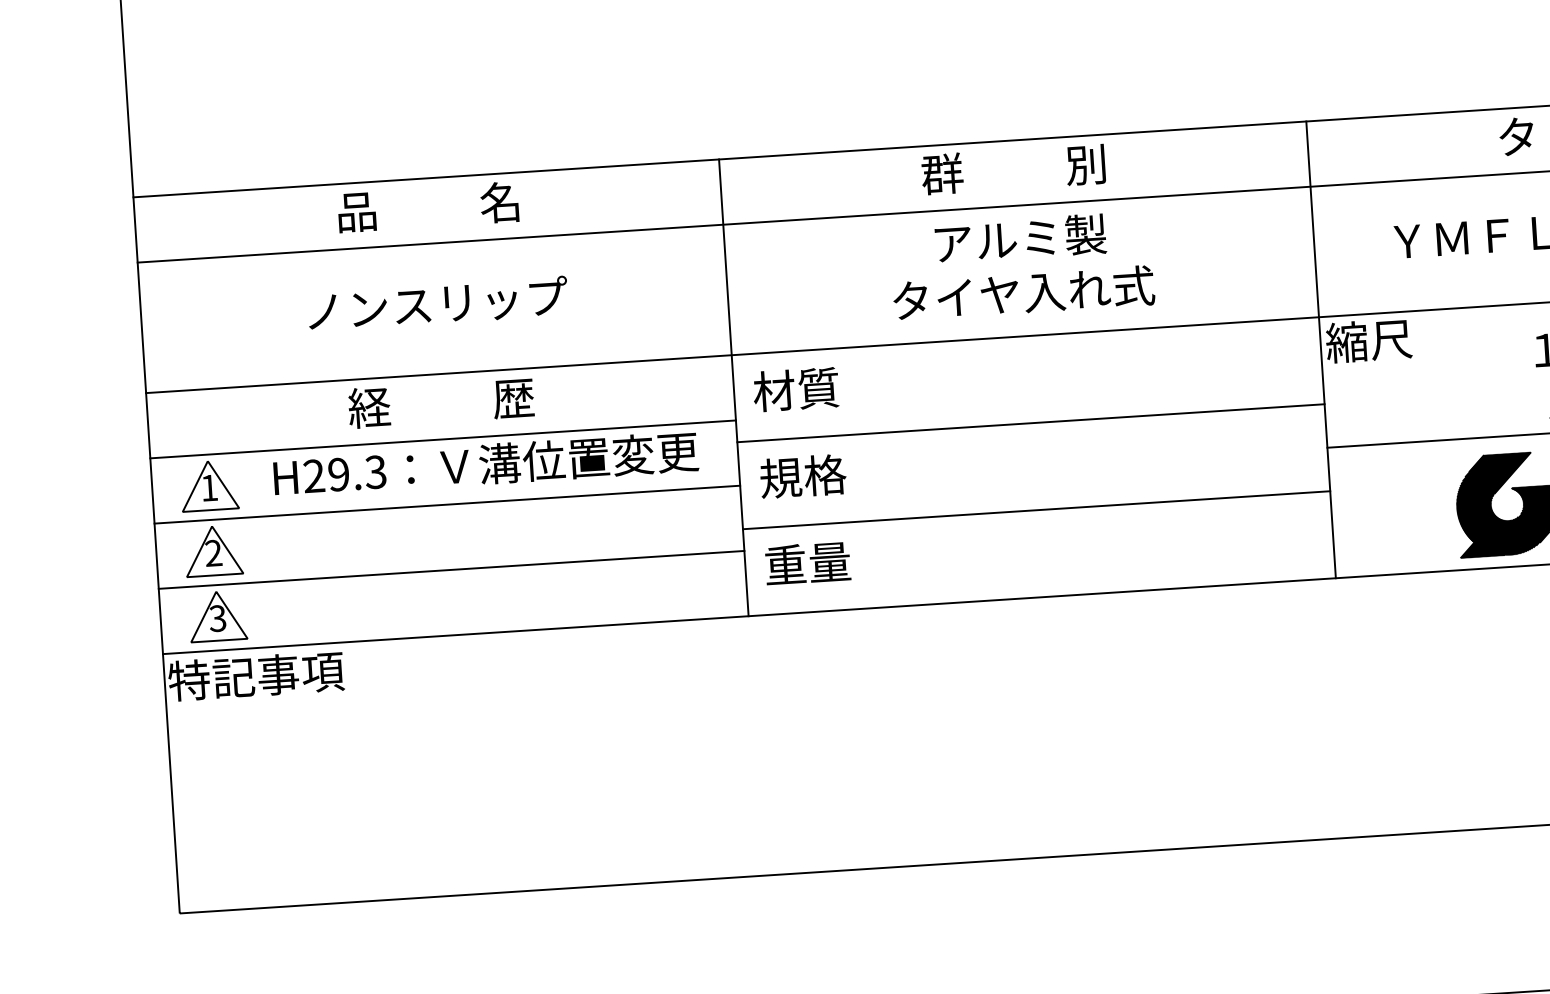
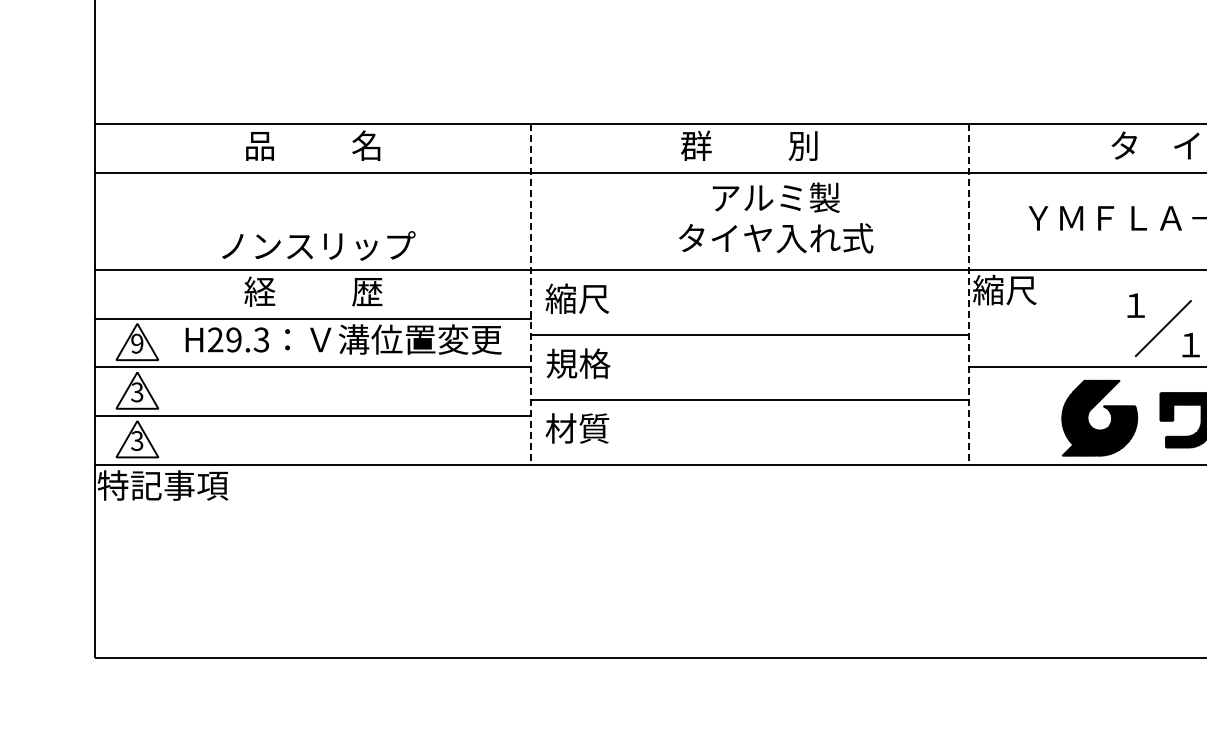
text: (1022, 265) -> (776, 217), moved
text: (437, 303) -> (318, 245), moved
line: (1320, 351) -> (968, 295), solid -> dashed
line: (734, 389) -> (531, 295), solid -> dashed
text: (796, 389) -> (577, 298), 材質 -> 縮尺
text: (209, 487) -> (137, 343), 1 -> 9
text: (213, 553) -> (137, 392), 2 -> 3
text: (807, 563) -> (577, 428), 重量 -> 材質

